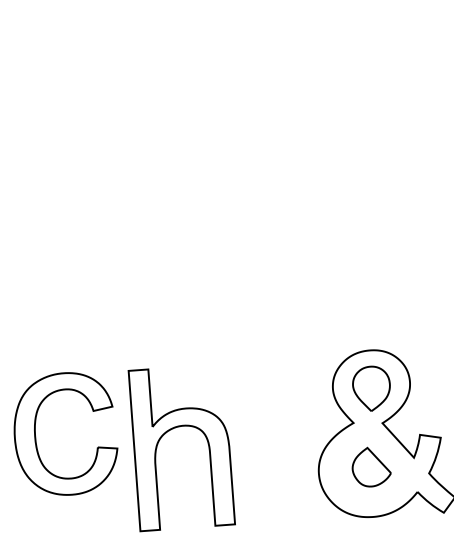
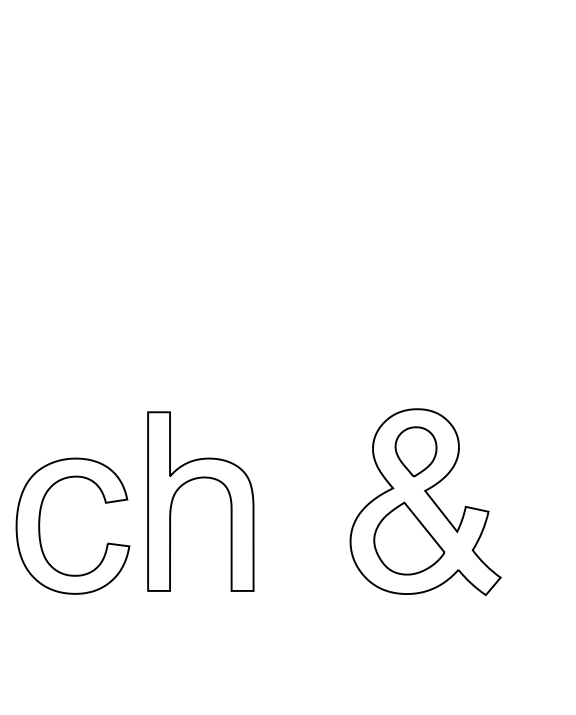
part: (36, 435) -> (40, 525), moved
part: (371, 466) -> (409, 538), size x1.67

